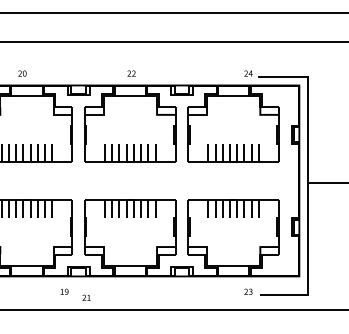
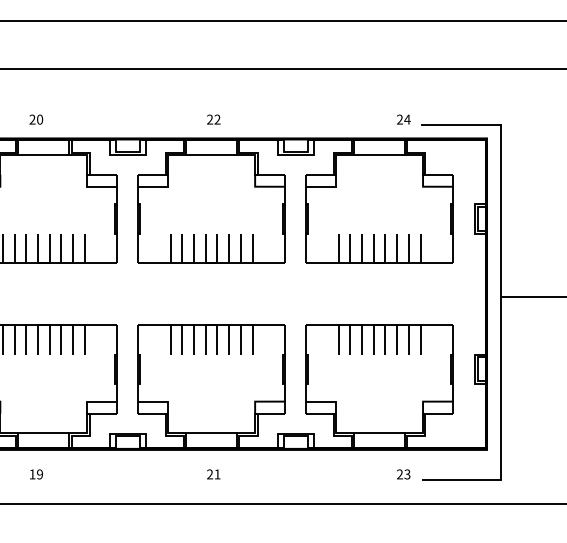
text: (64, 291) -> (36, 473), moved
text: (86, 297) -> (213, 473), moved

